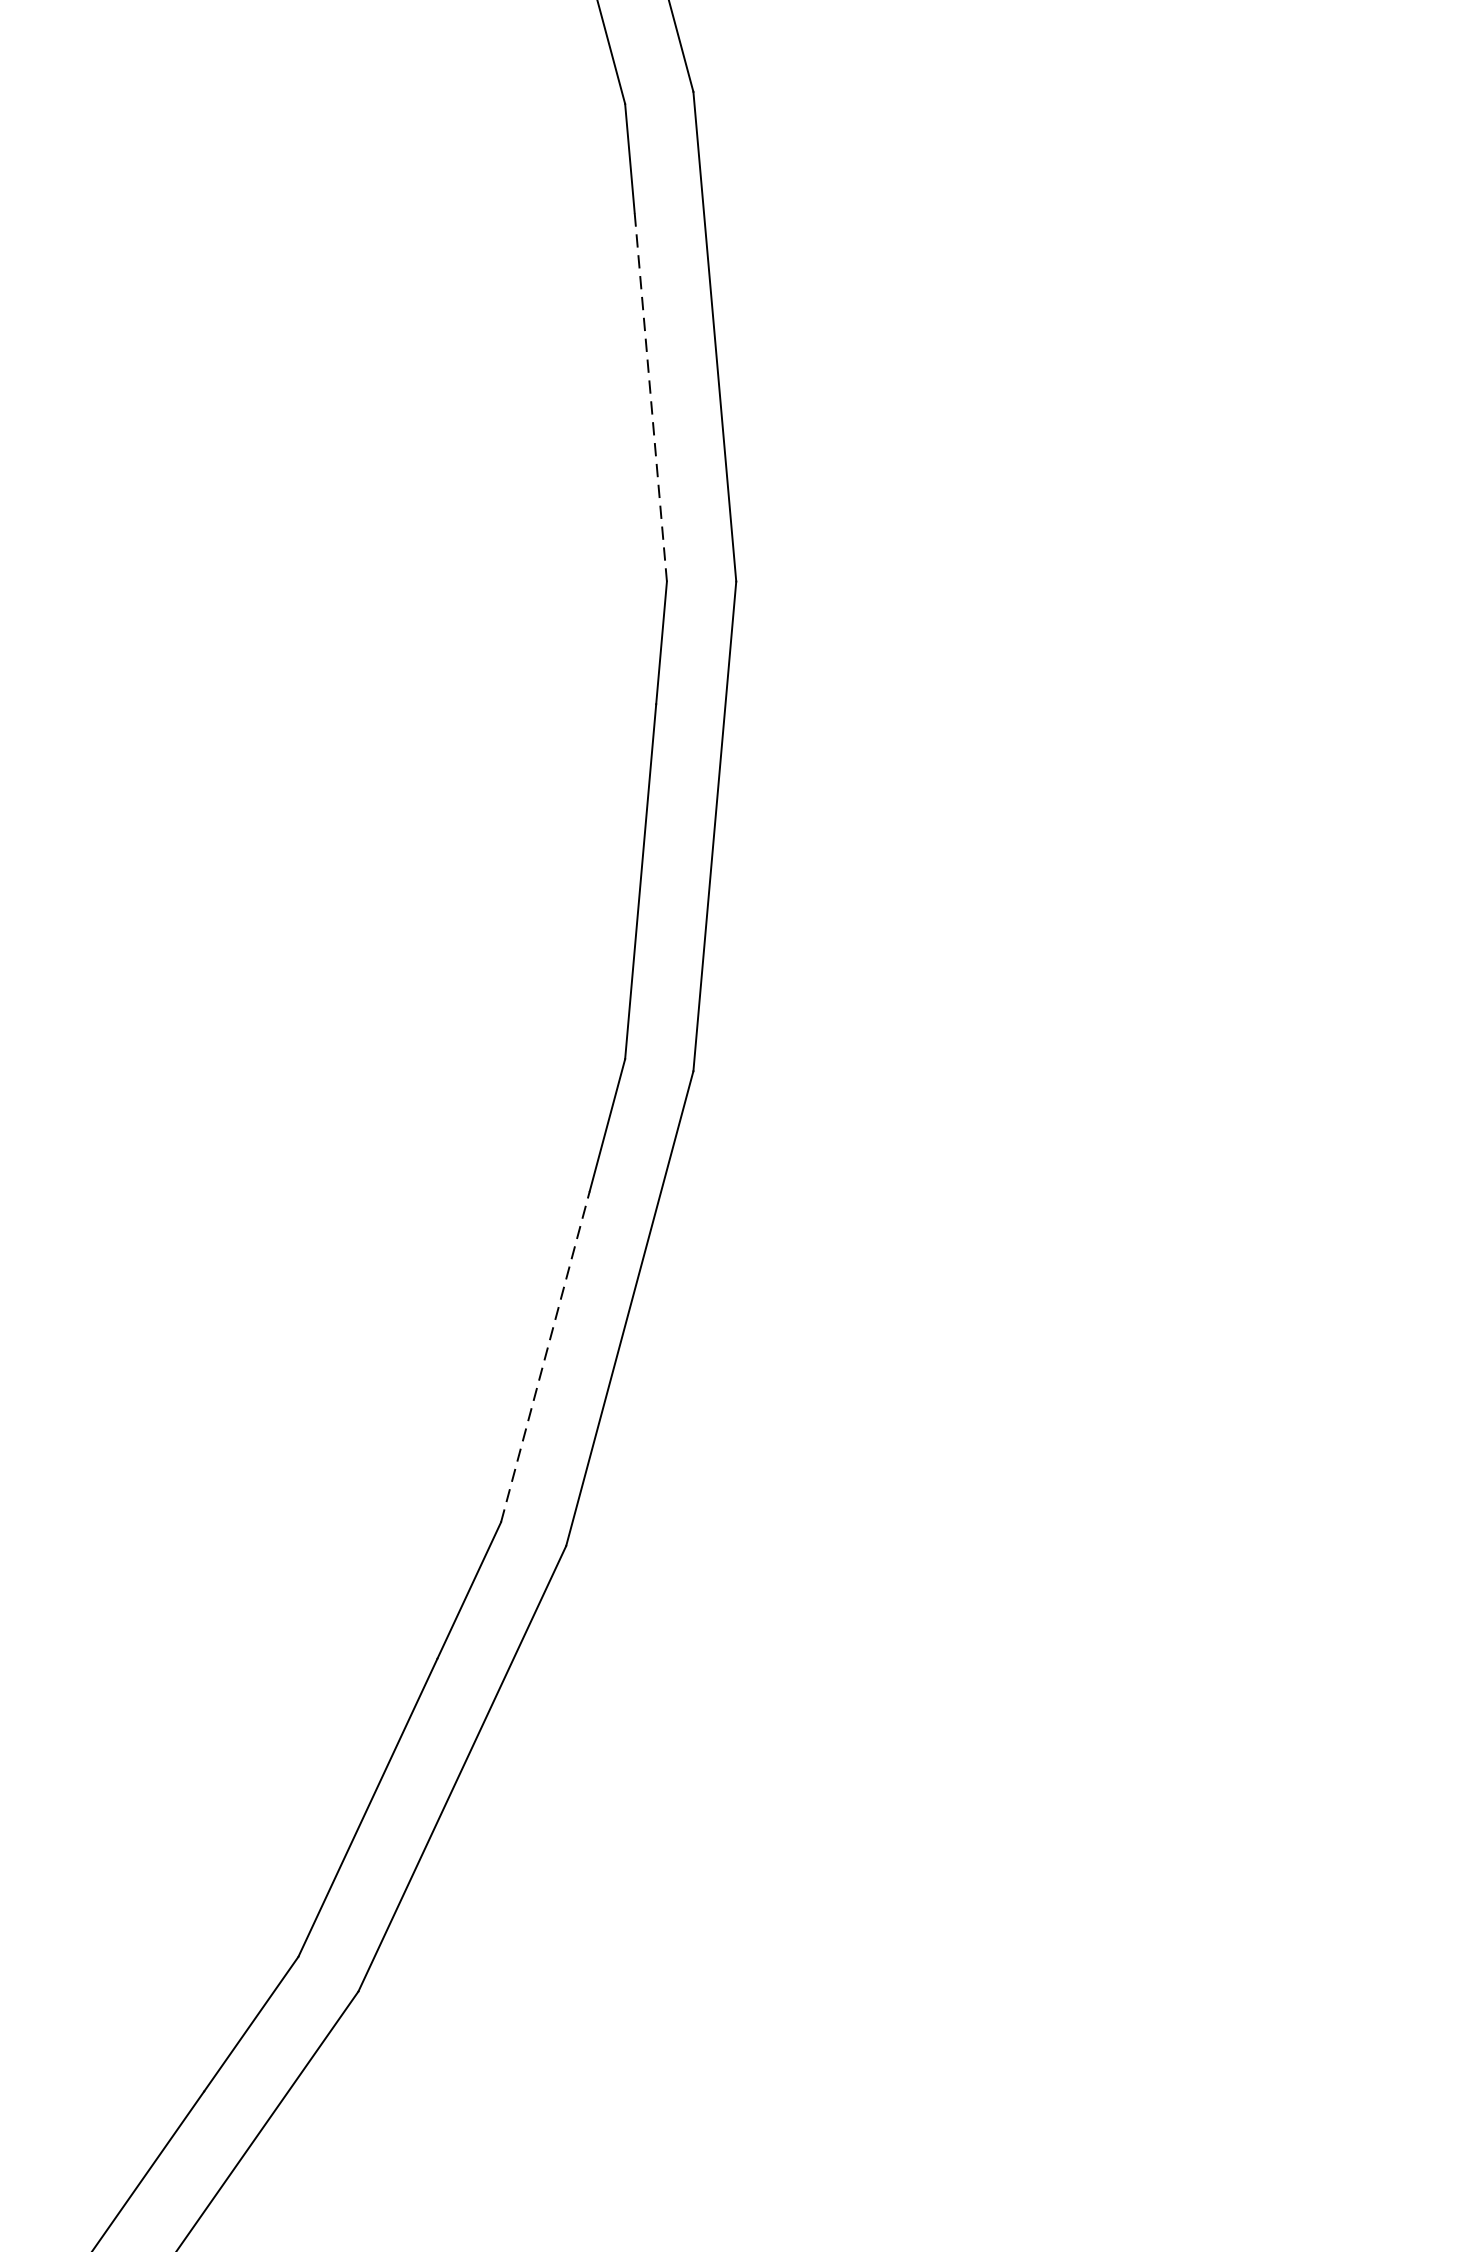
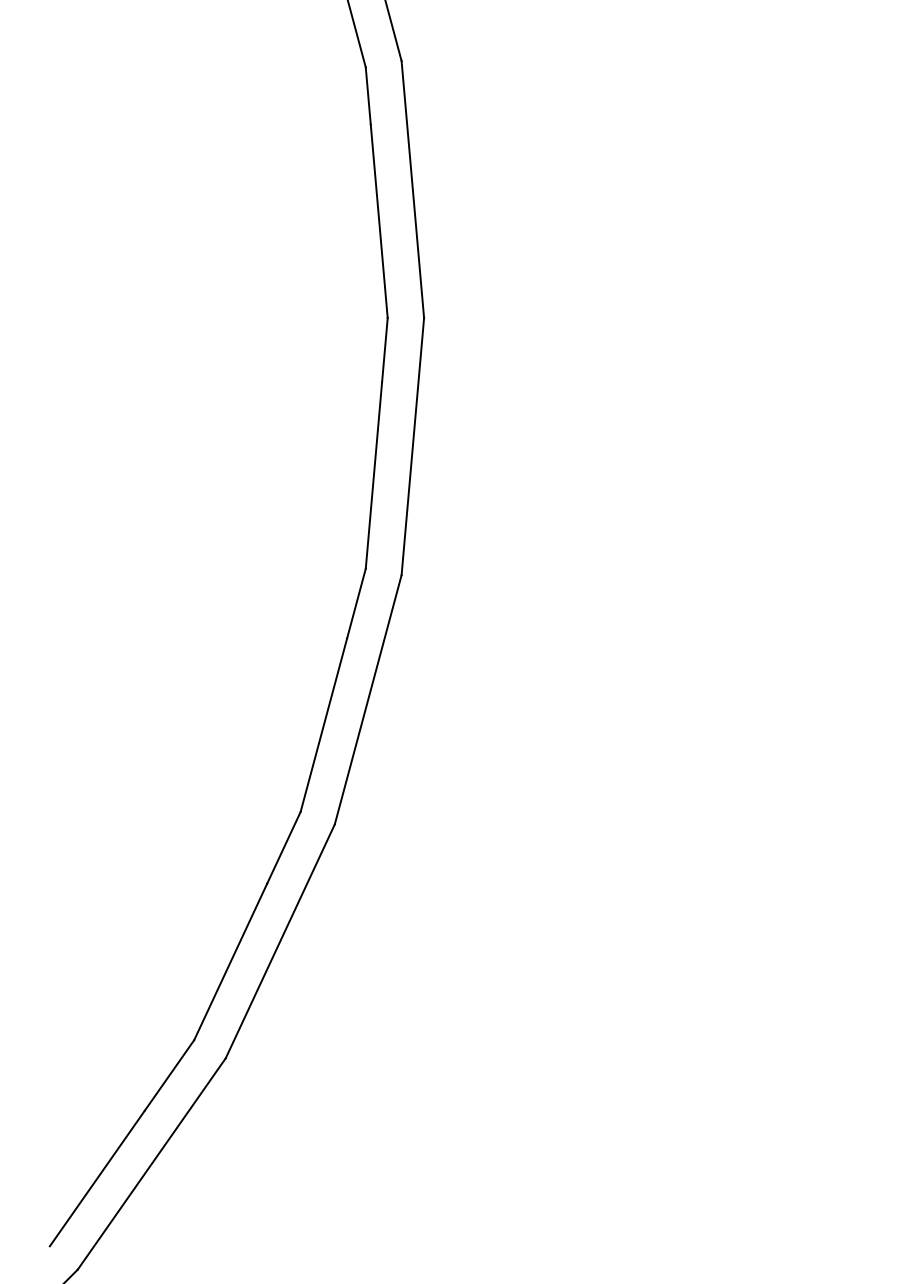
line: (651, 395) -> (379, 220), dashed -> solid
line: (544, 1357) -> (323, 725), dashed -> solid

